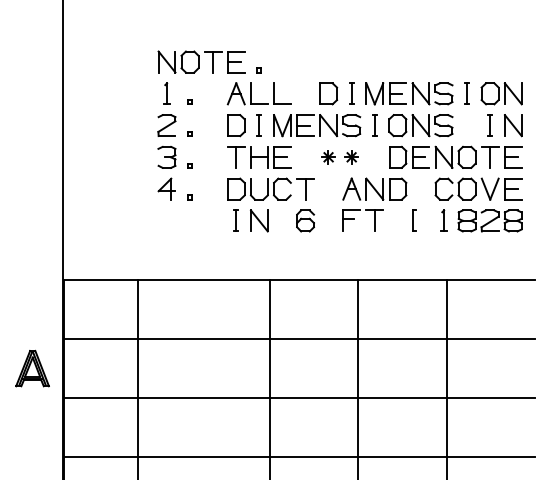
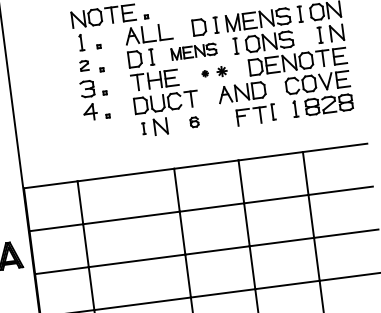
part: (166, 125) -> (84, 65), size x0.6
part: (317, 125) -> (194, 51), size x0.7
part: (328, 157) -> (205, 73), size x0.6
part: (354, 219) -> (245, 116), moved
part: (235, 220) -> (143, 128), size x0.7
part: (305, 220) -> (194, 121), size x0.6

